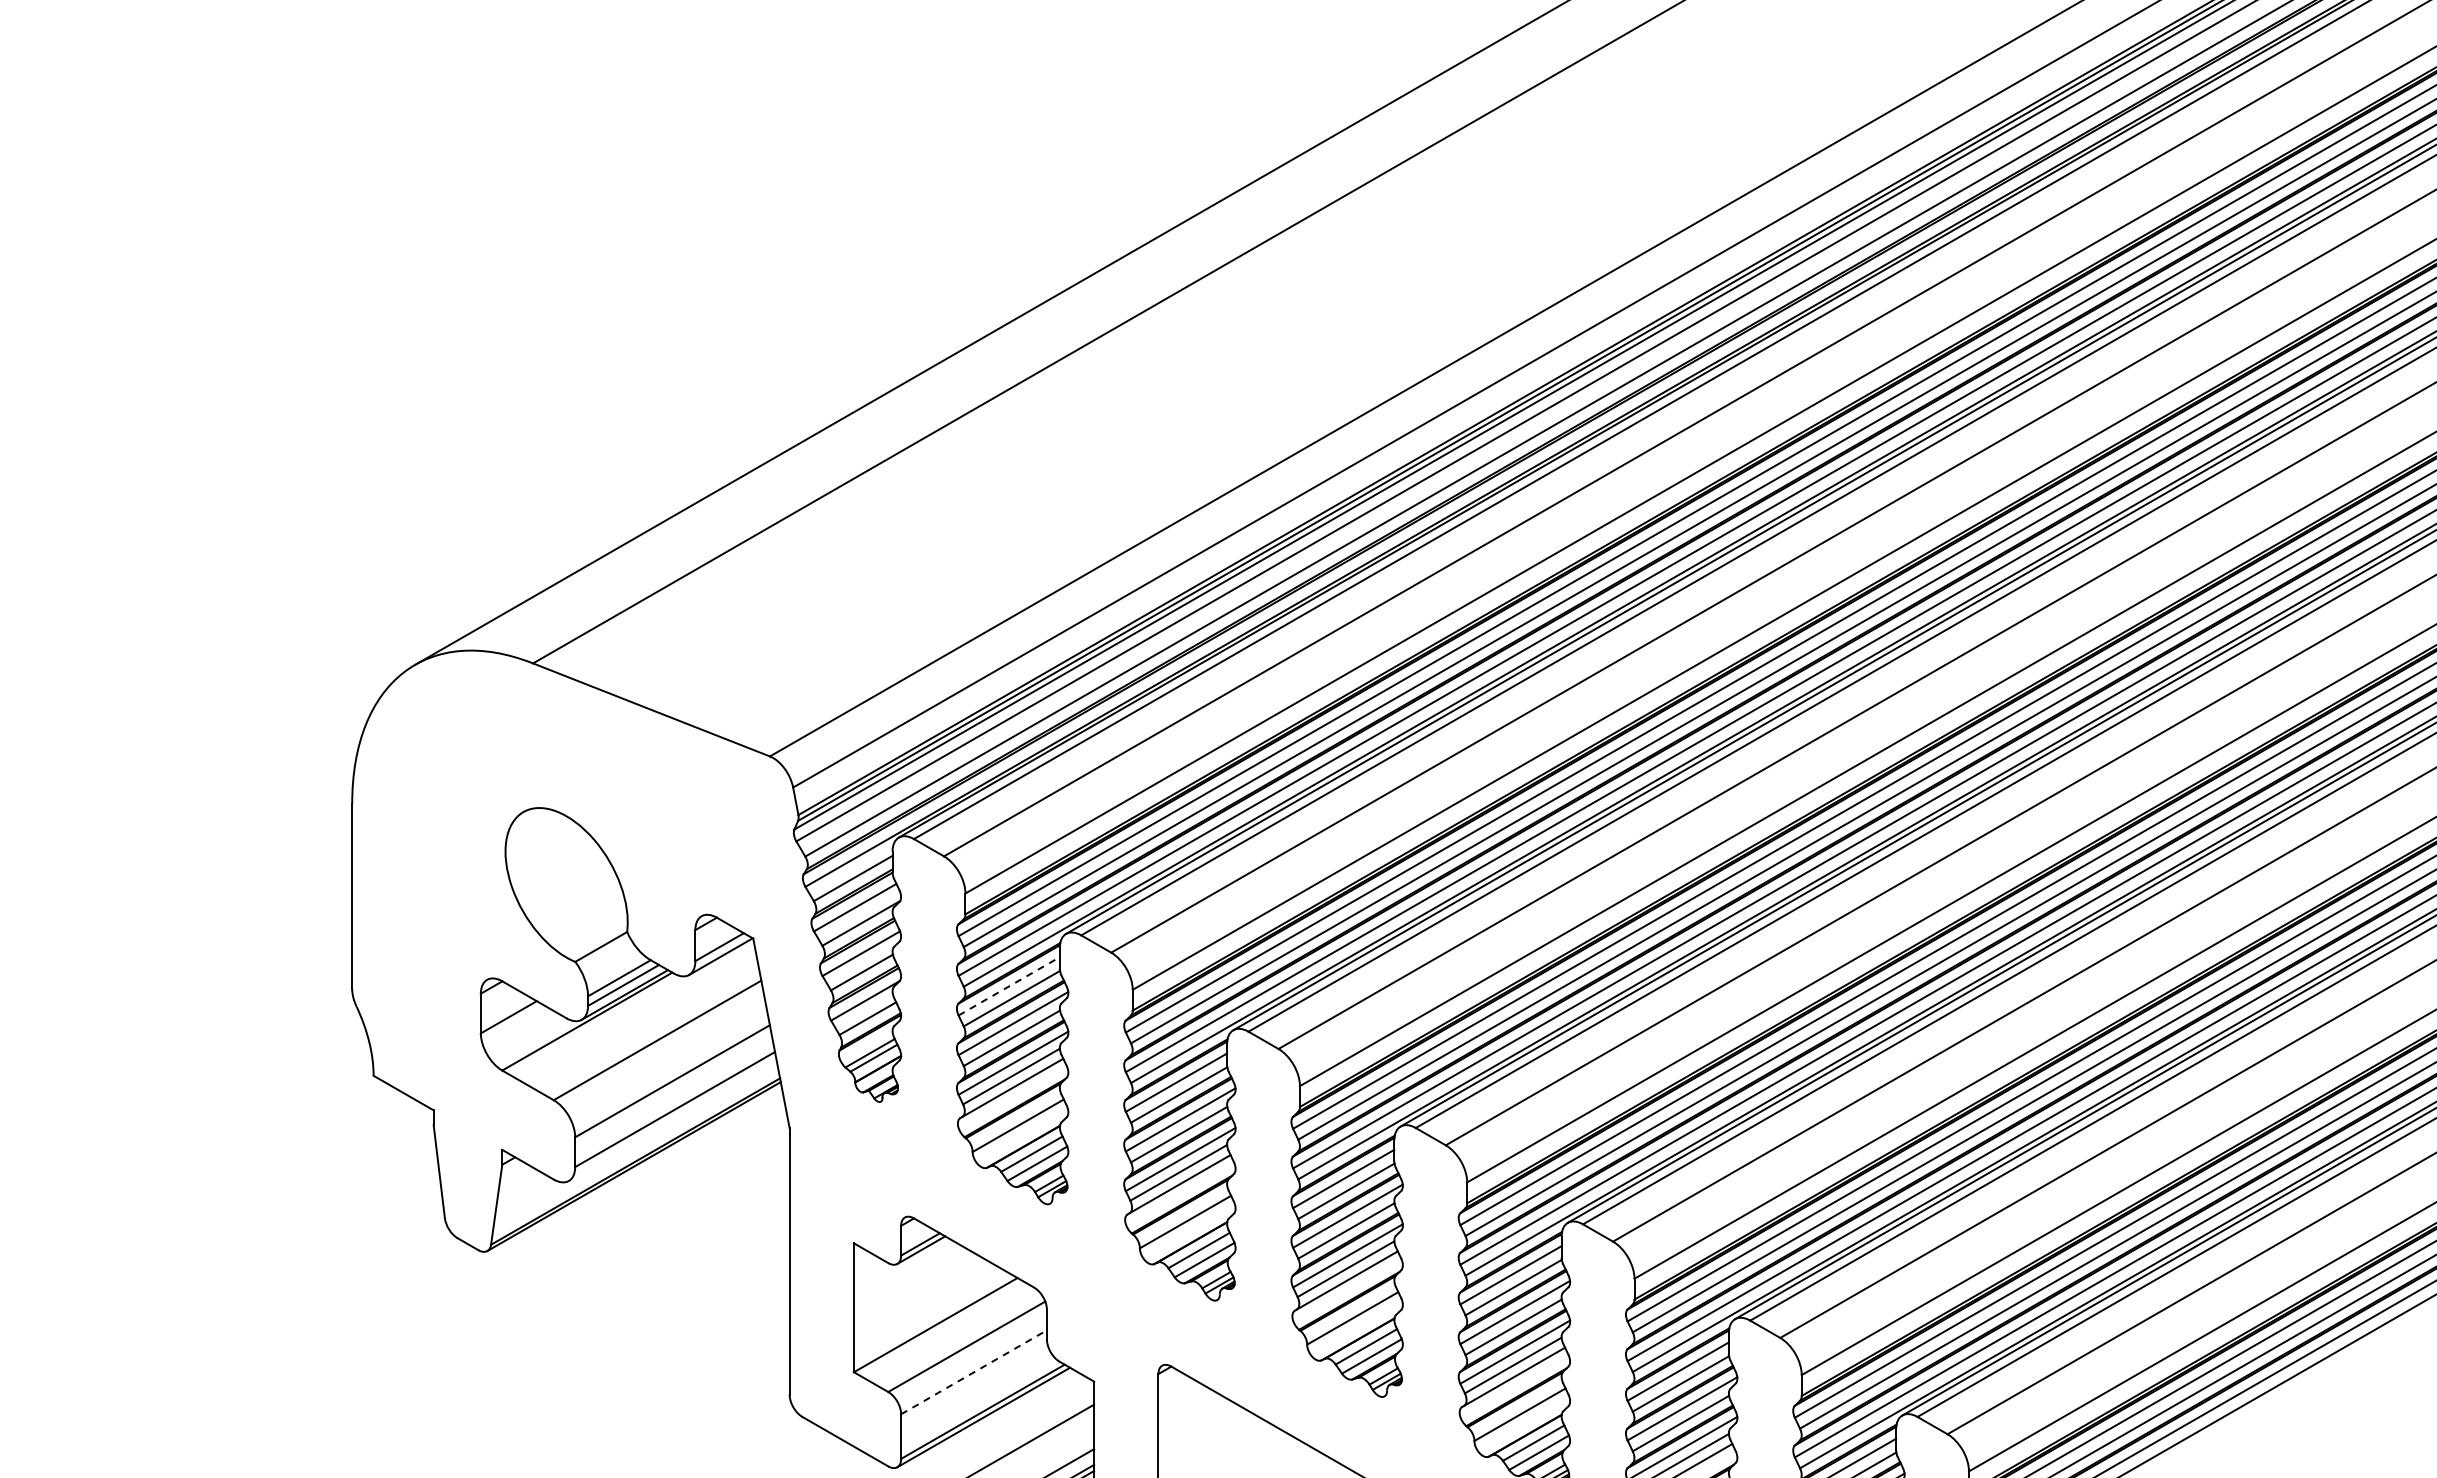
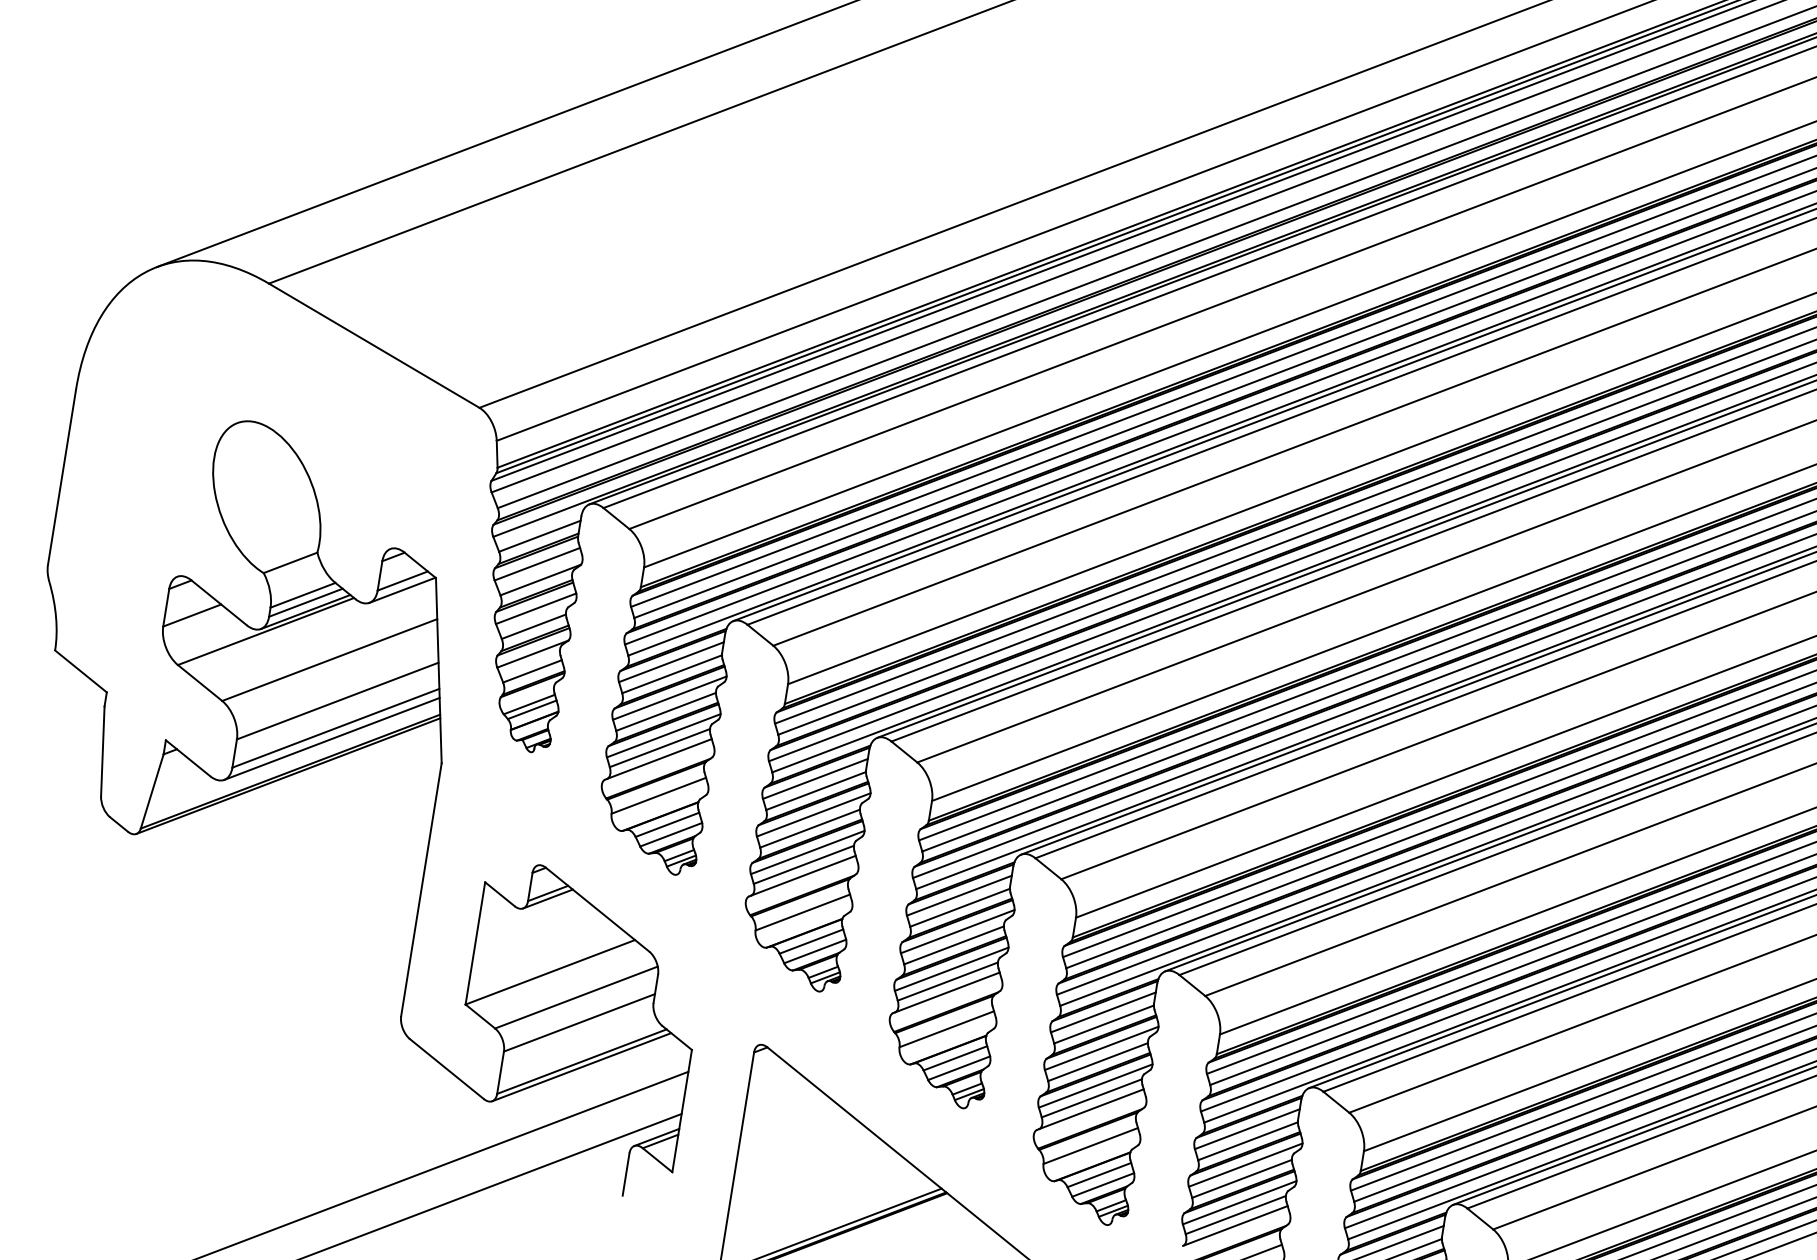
line: (1009, 986) -> (671, 662), dashed -> solid
line: (672, 1121) -> (331, 739), added
line: (974, 1372) -> (579, 1023), dashed -> solid

